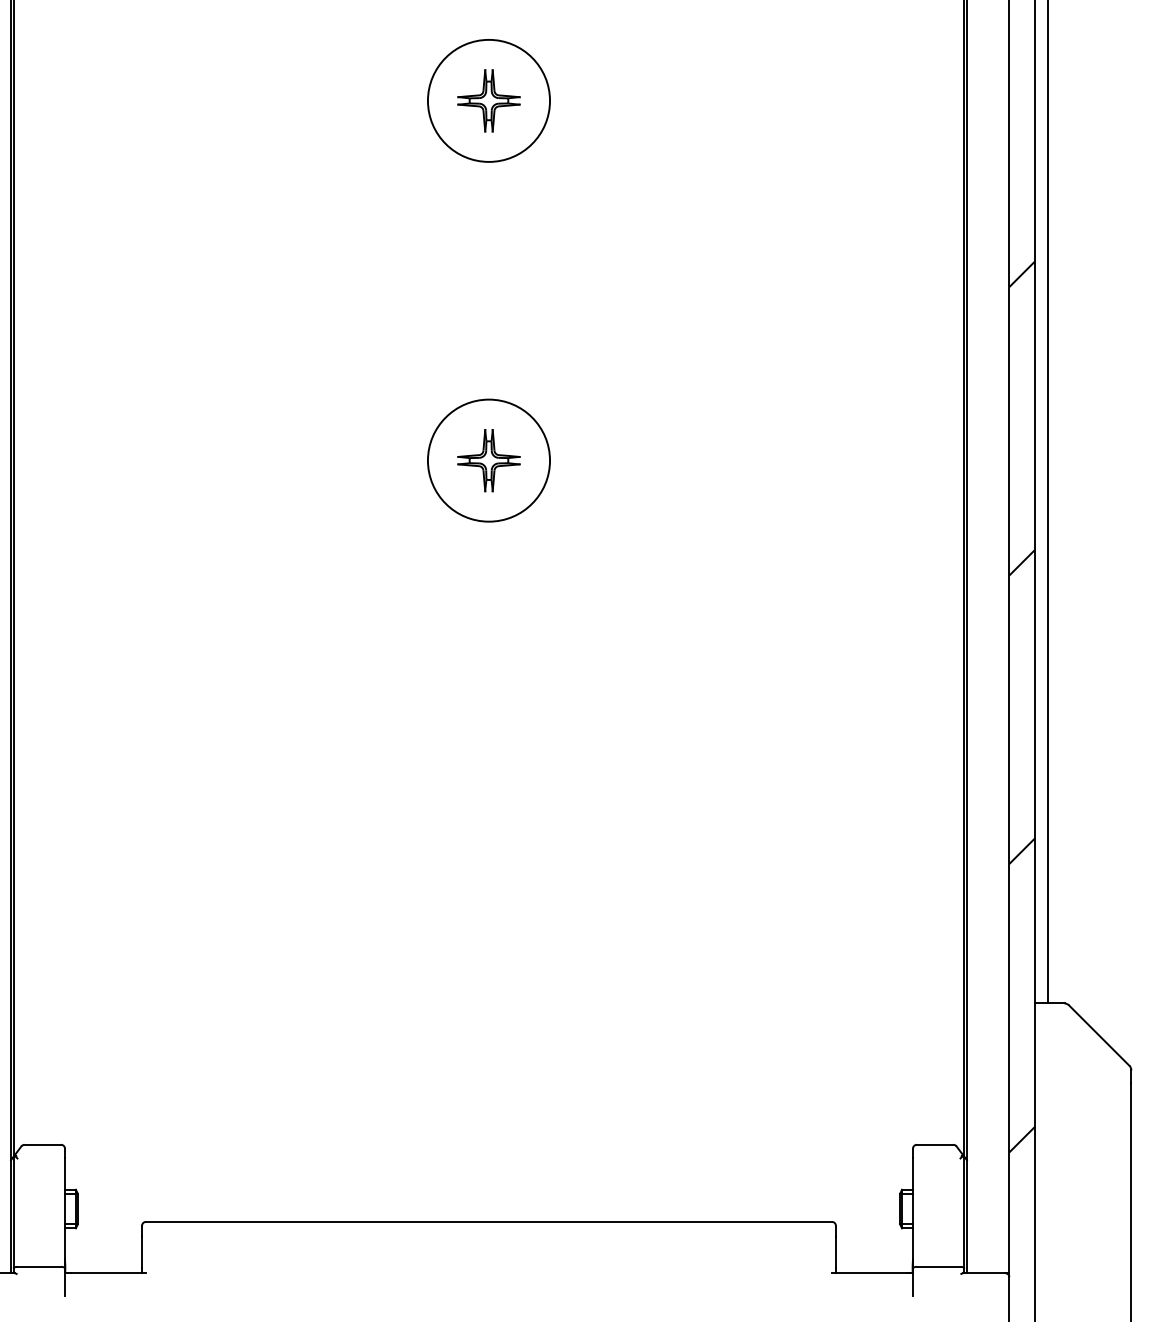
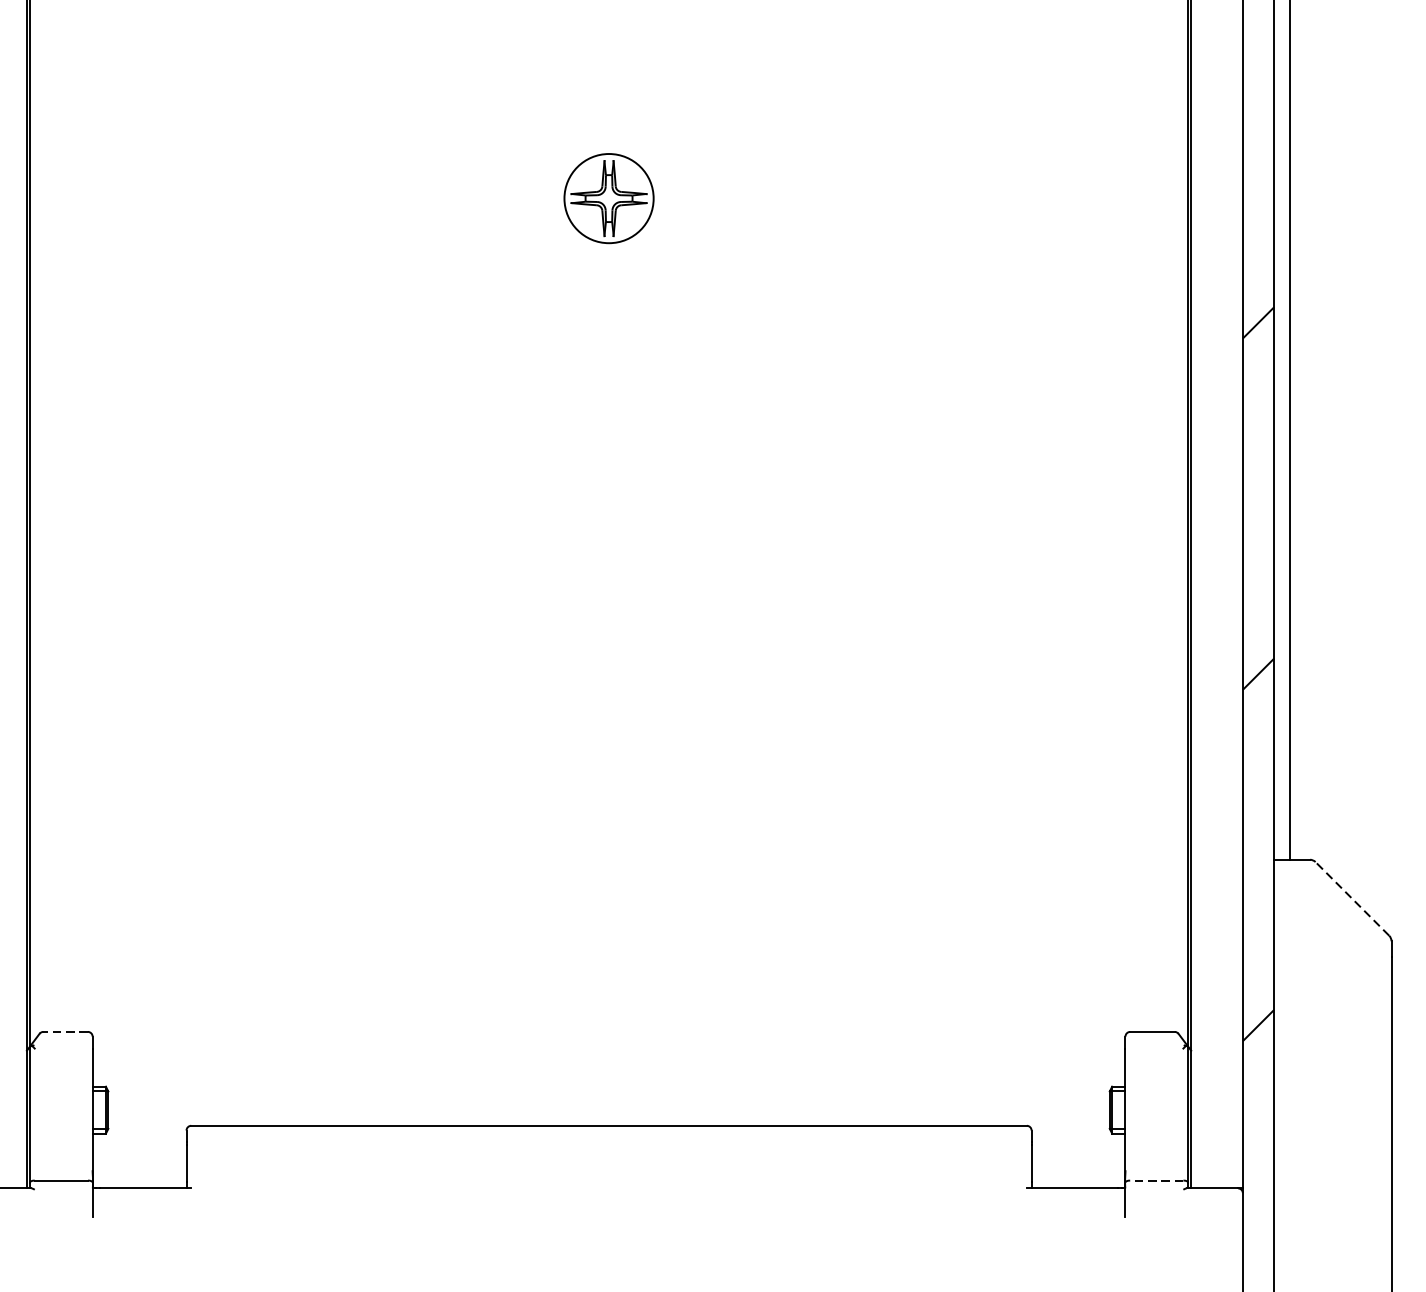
circle: (488, 460) -> (608, 198), size x0.6
line: (1099, 1035) -> (1352, 898), solid -> dashed
line: (42, 1144) -> (65, 1031), solid -> dashed
line: (938, 1266) -> (1156, 1180), solid -> dashed

